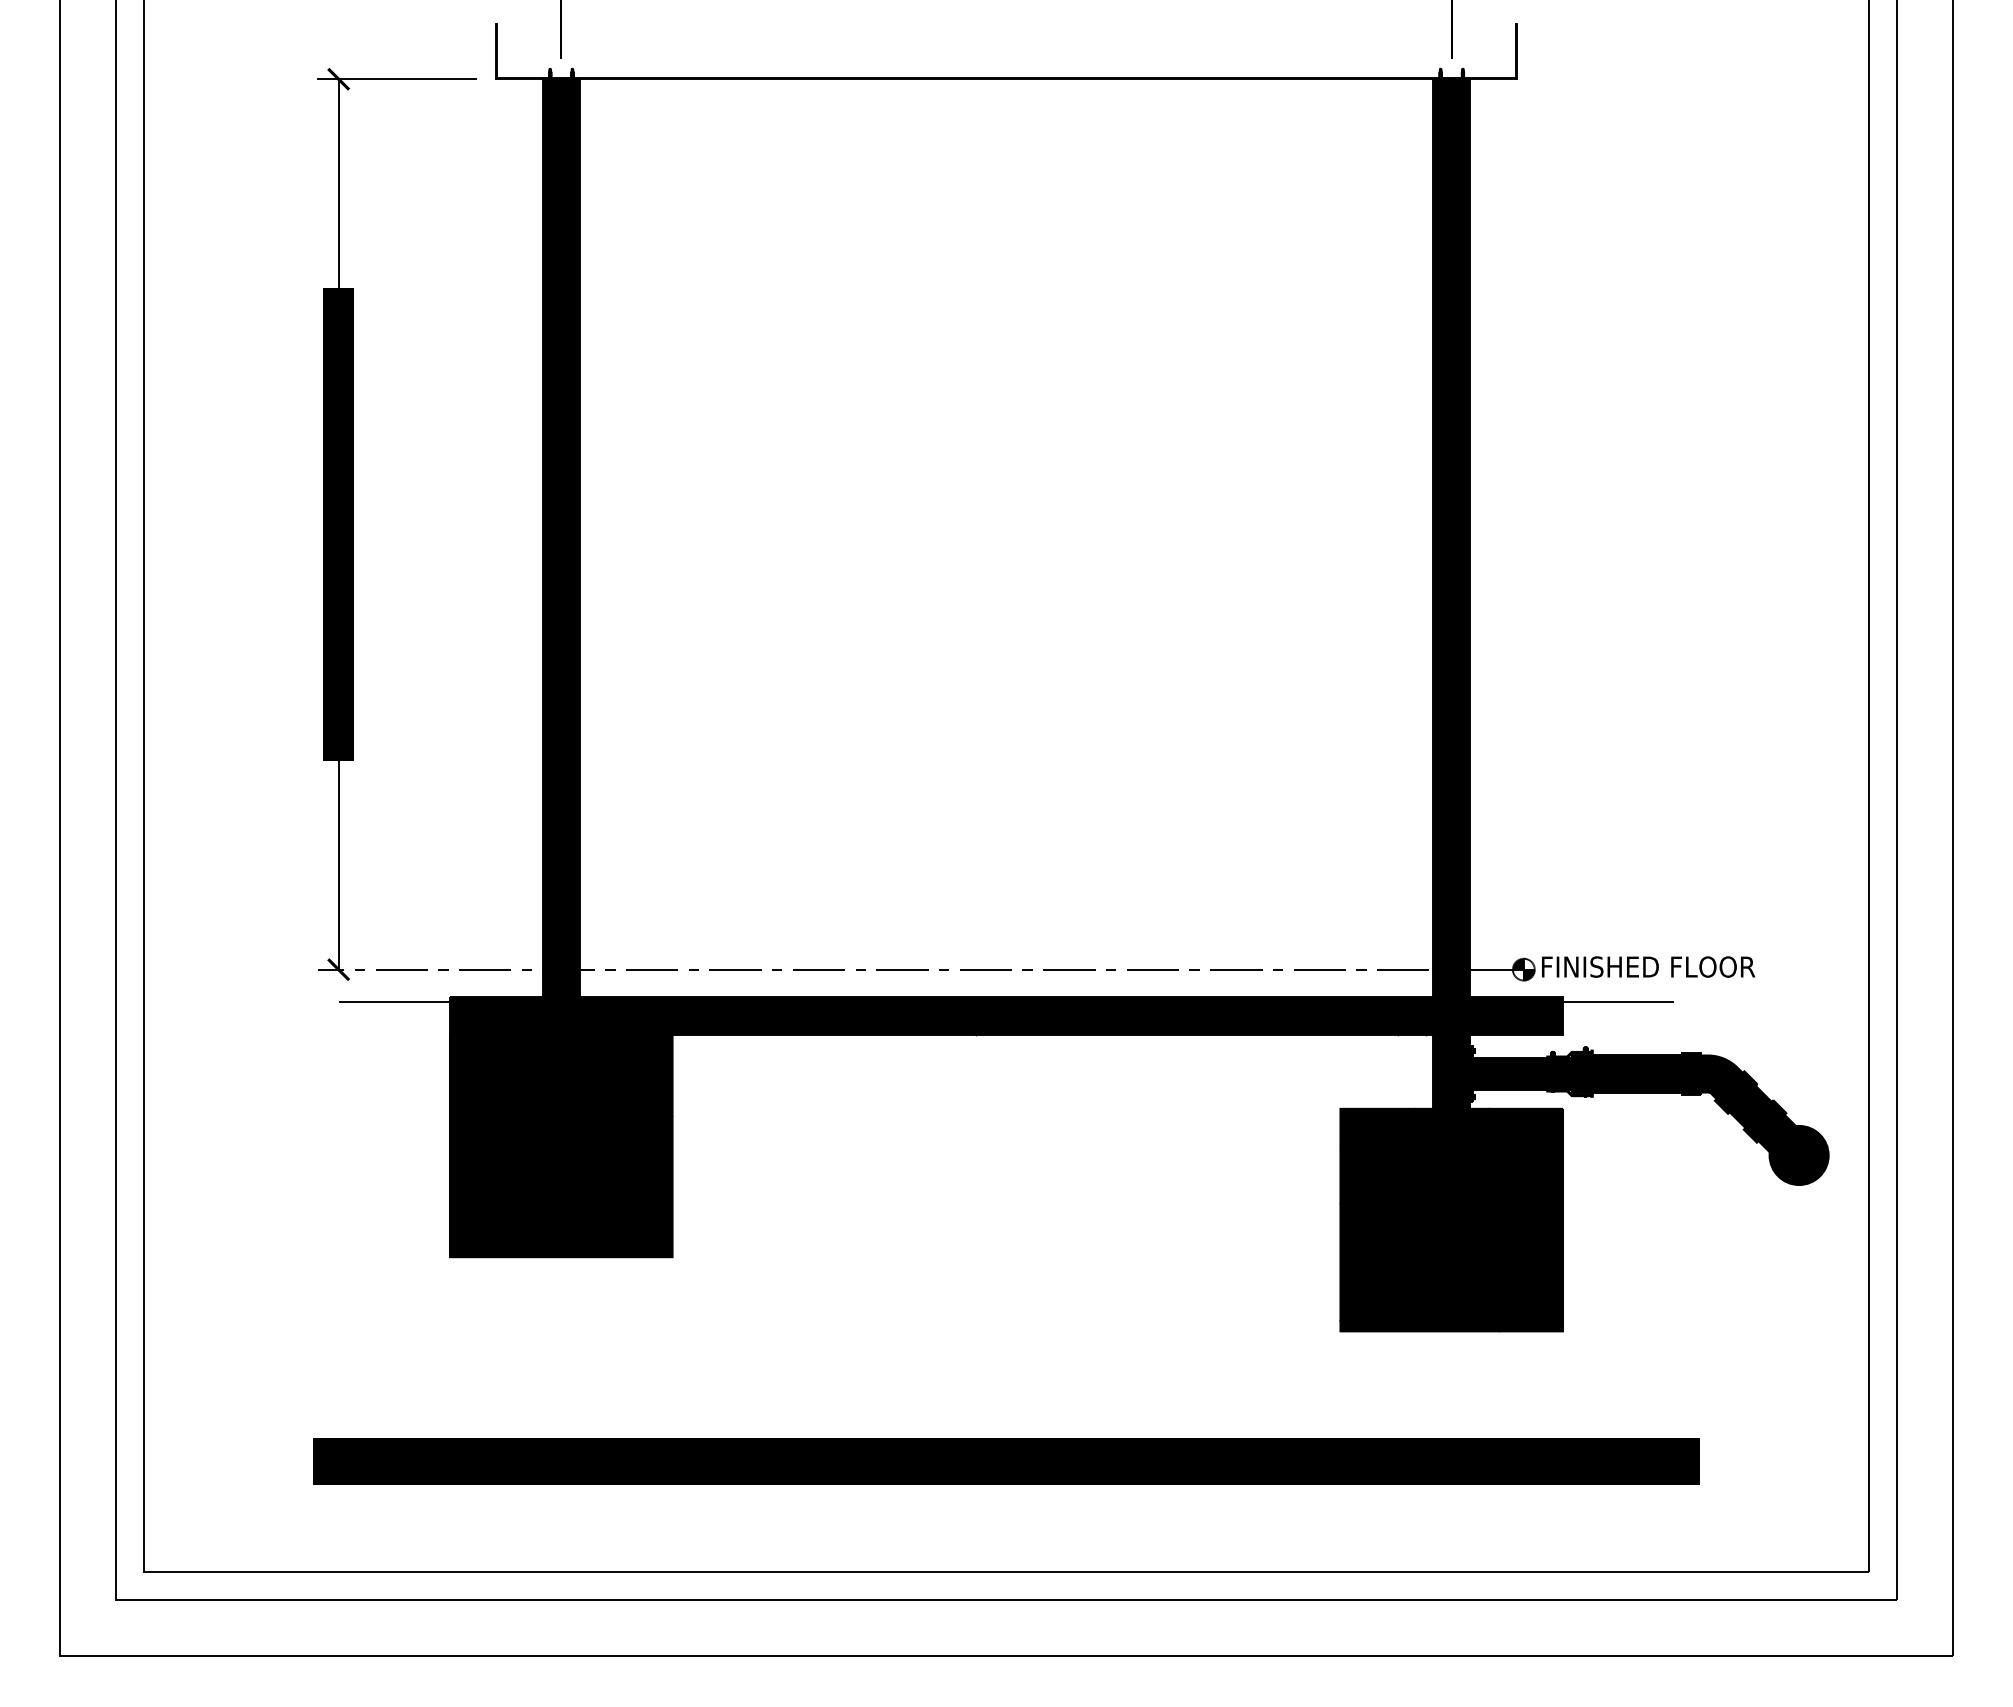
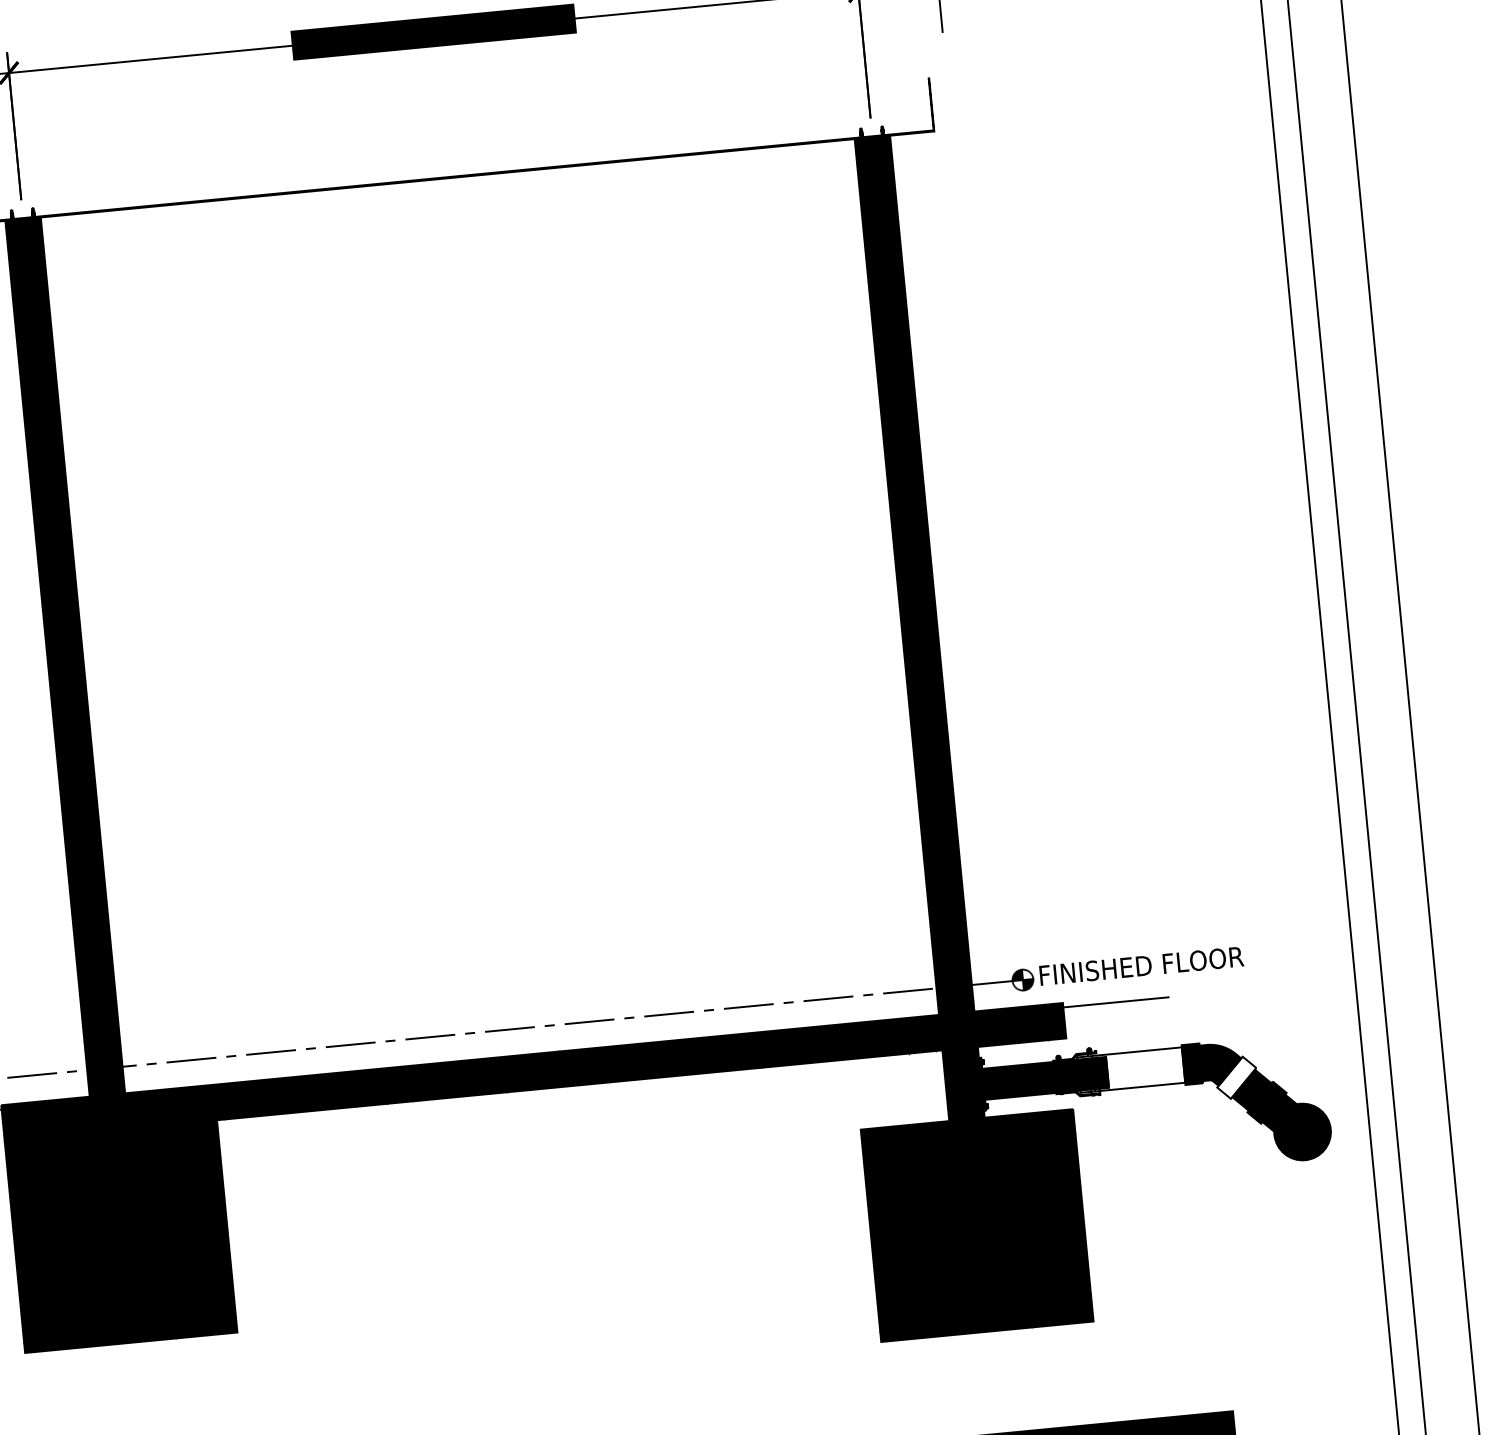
fill: (1627, 1073) -> (1131, 1069), removed
fill: (1735, 1092) -> (1236, 1077), removed

